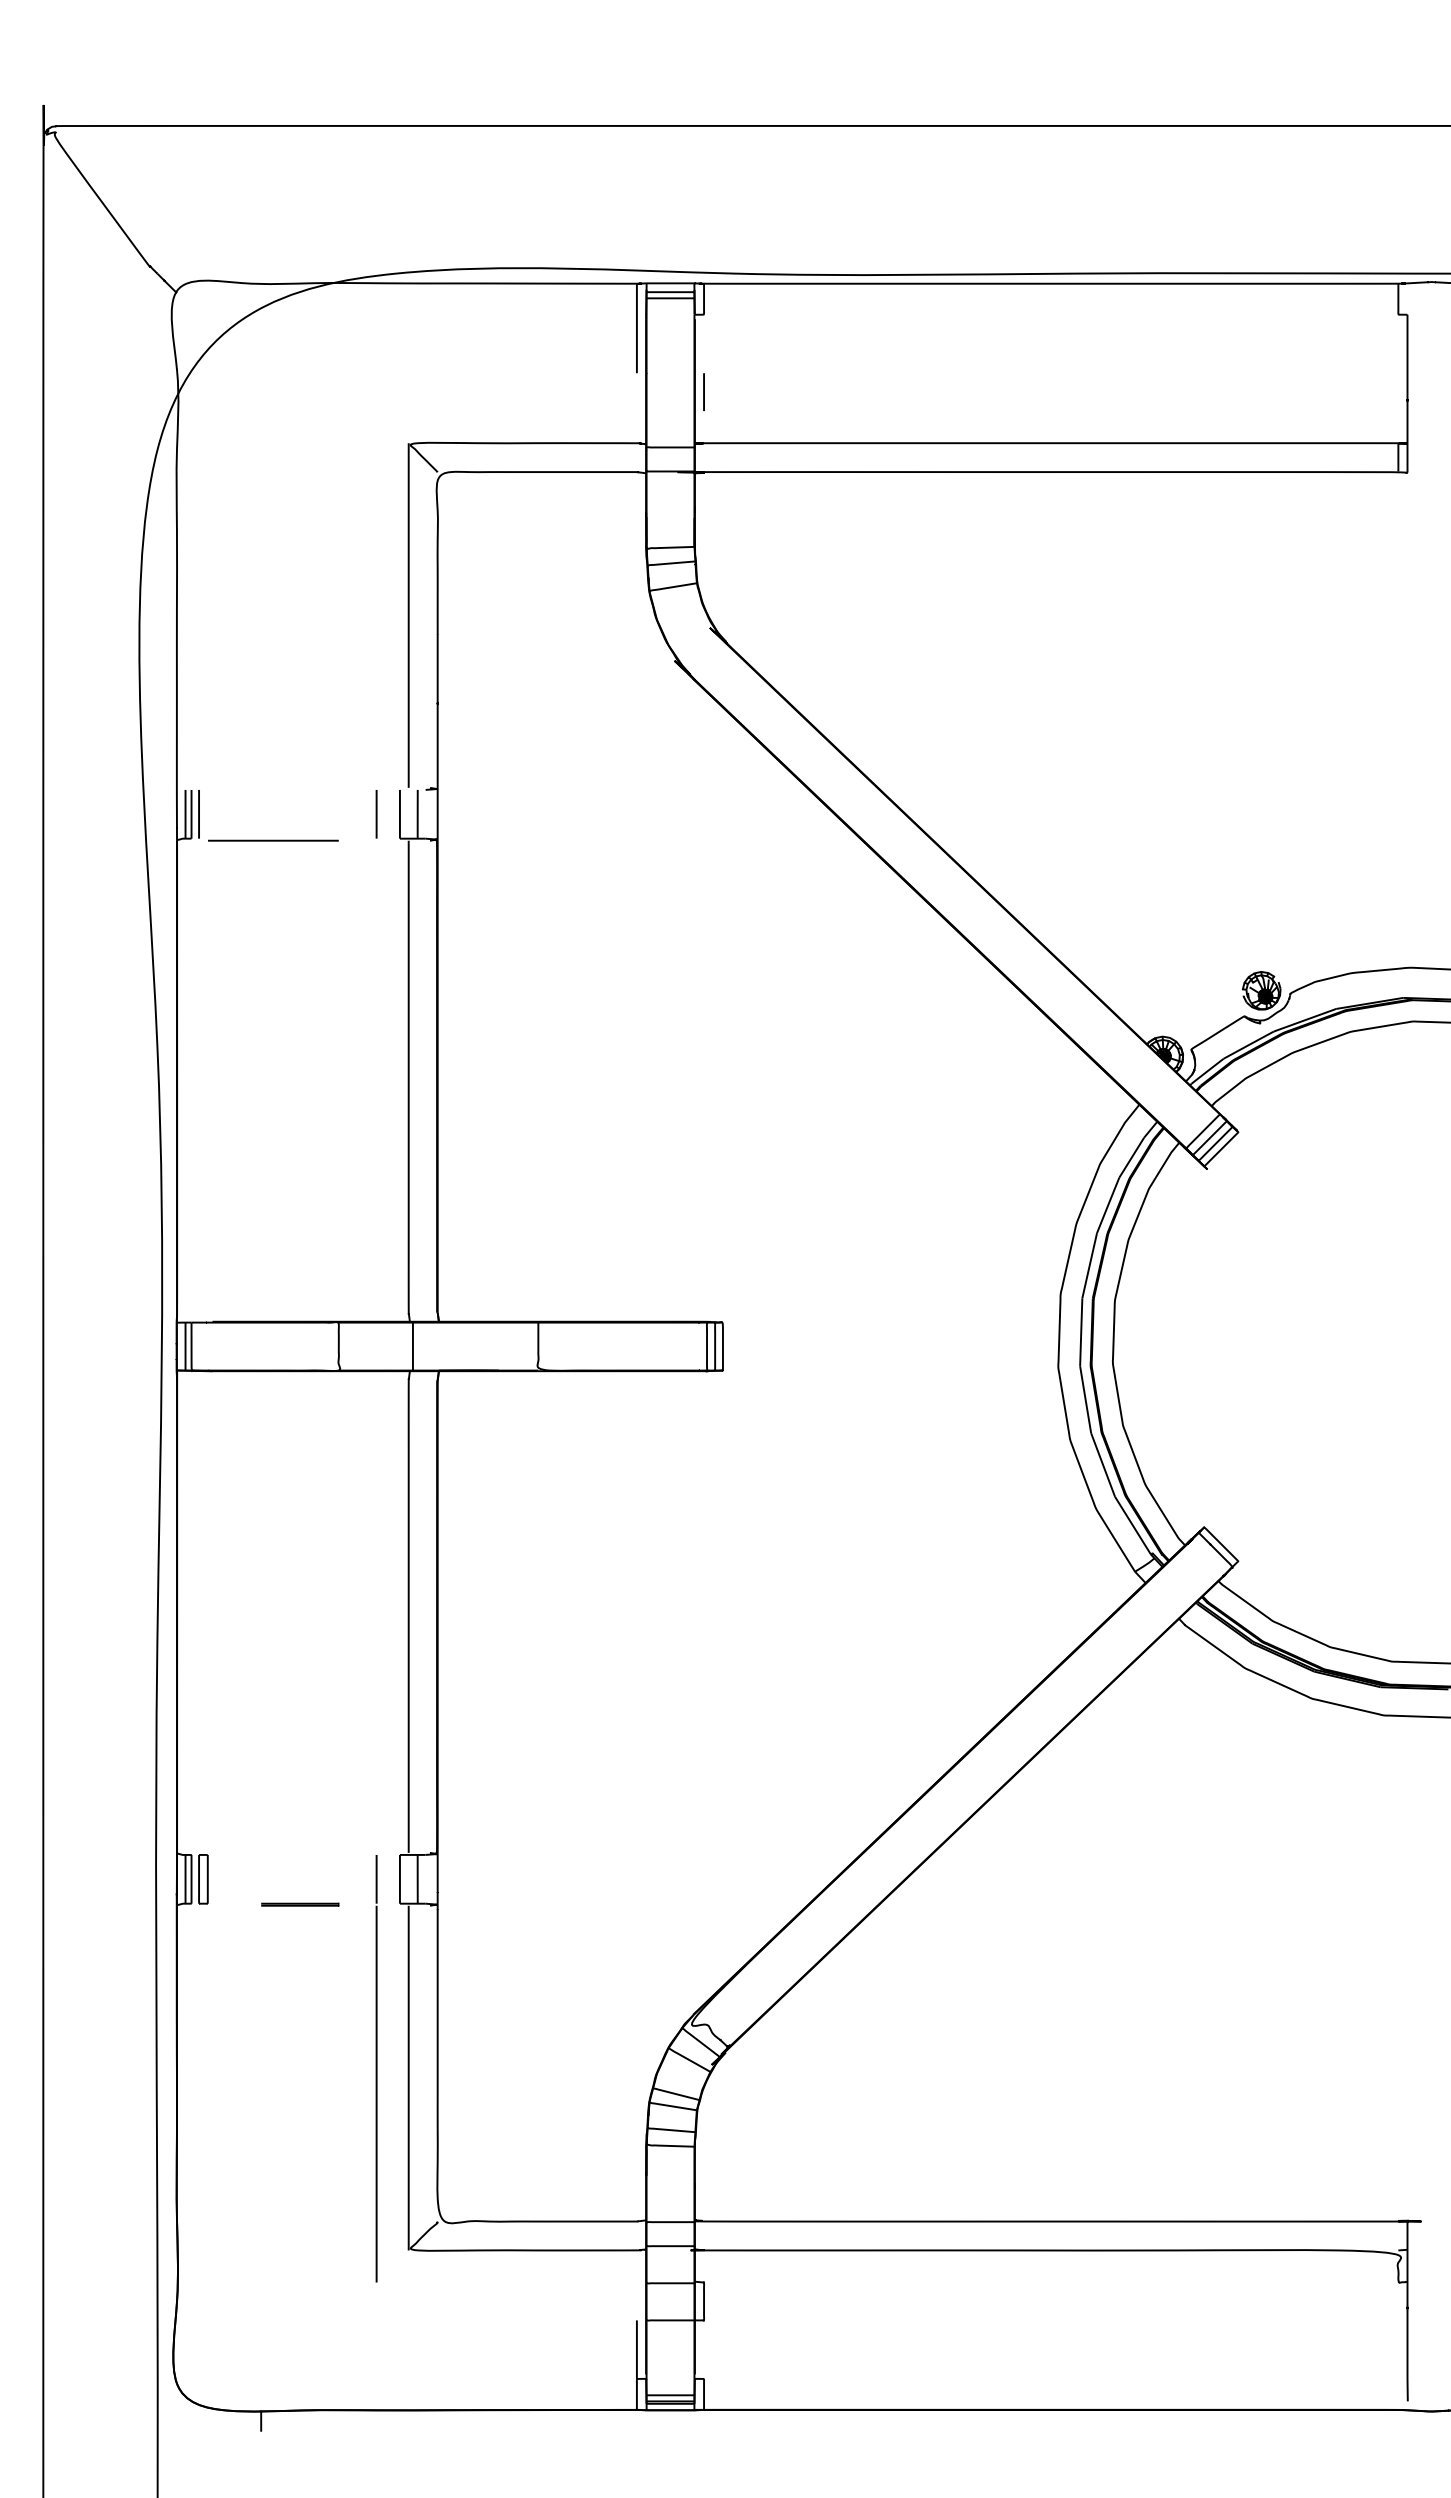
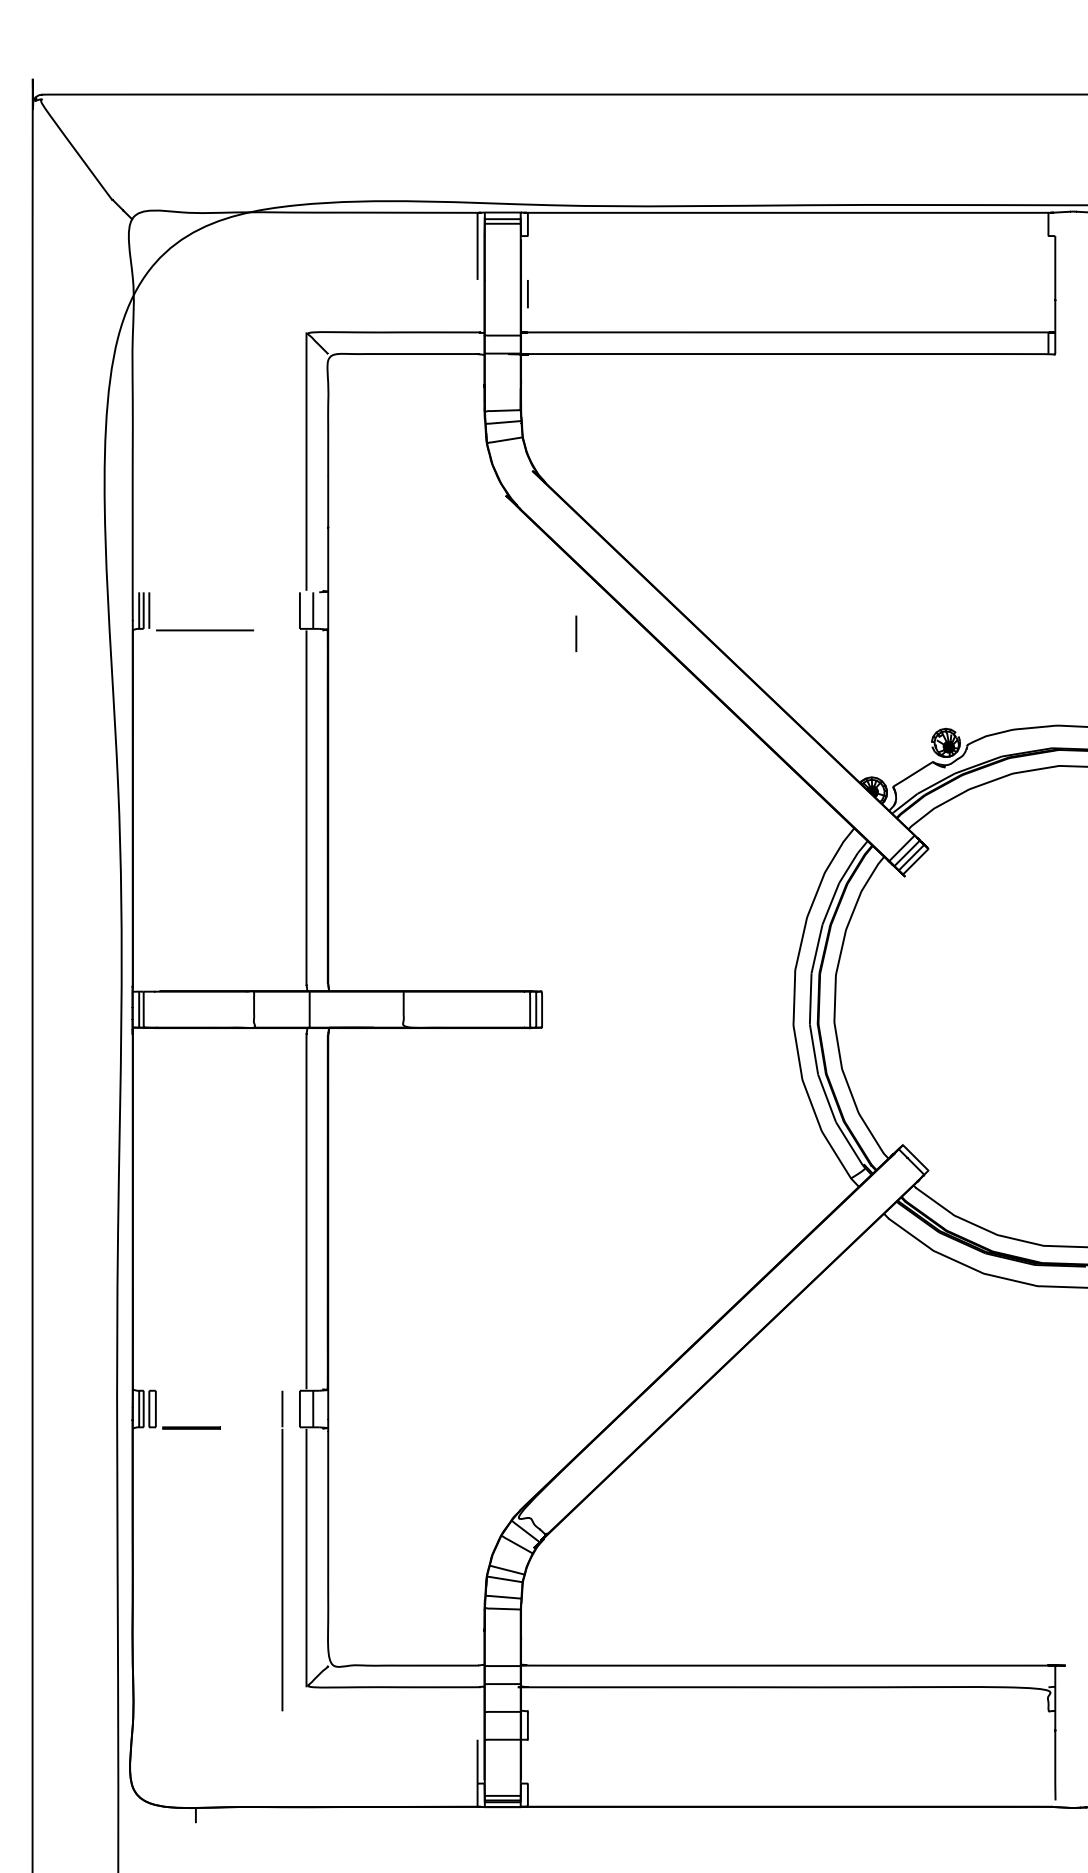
line: (376, 814) -> (576, 633), moved
line: (300, 1904) -> (191, 1427), moved

